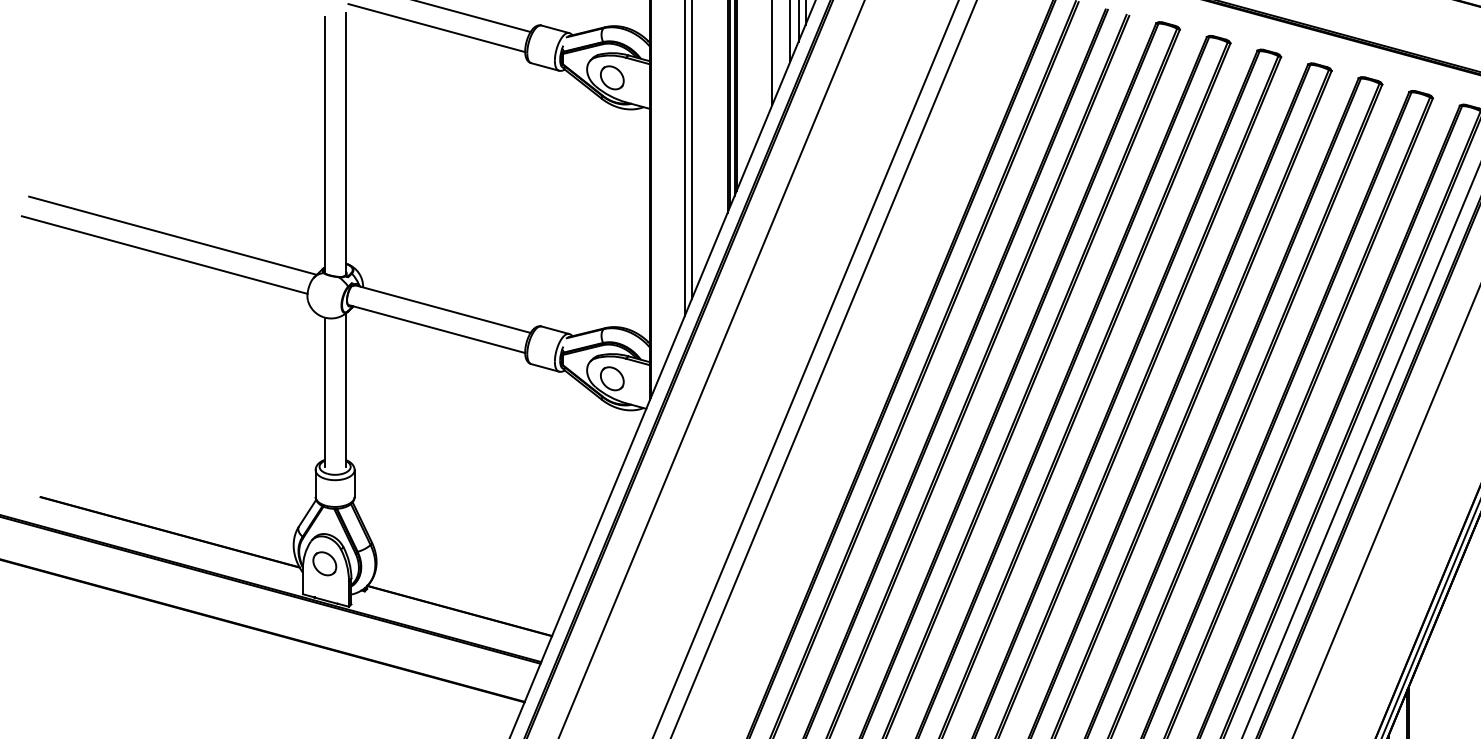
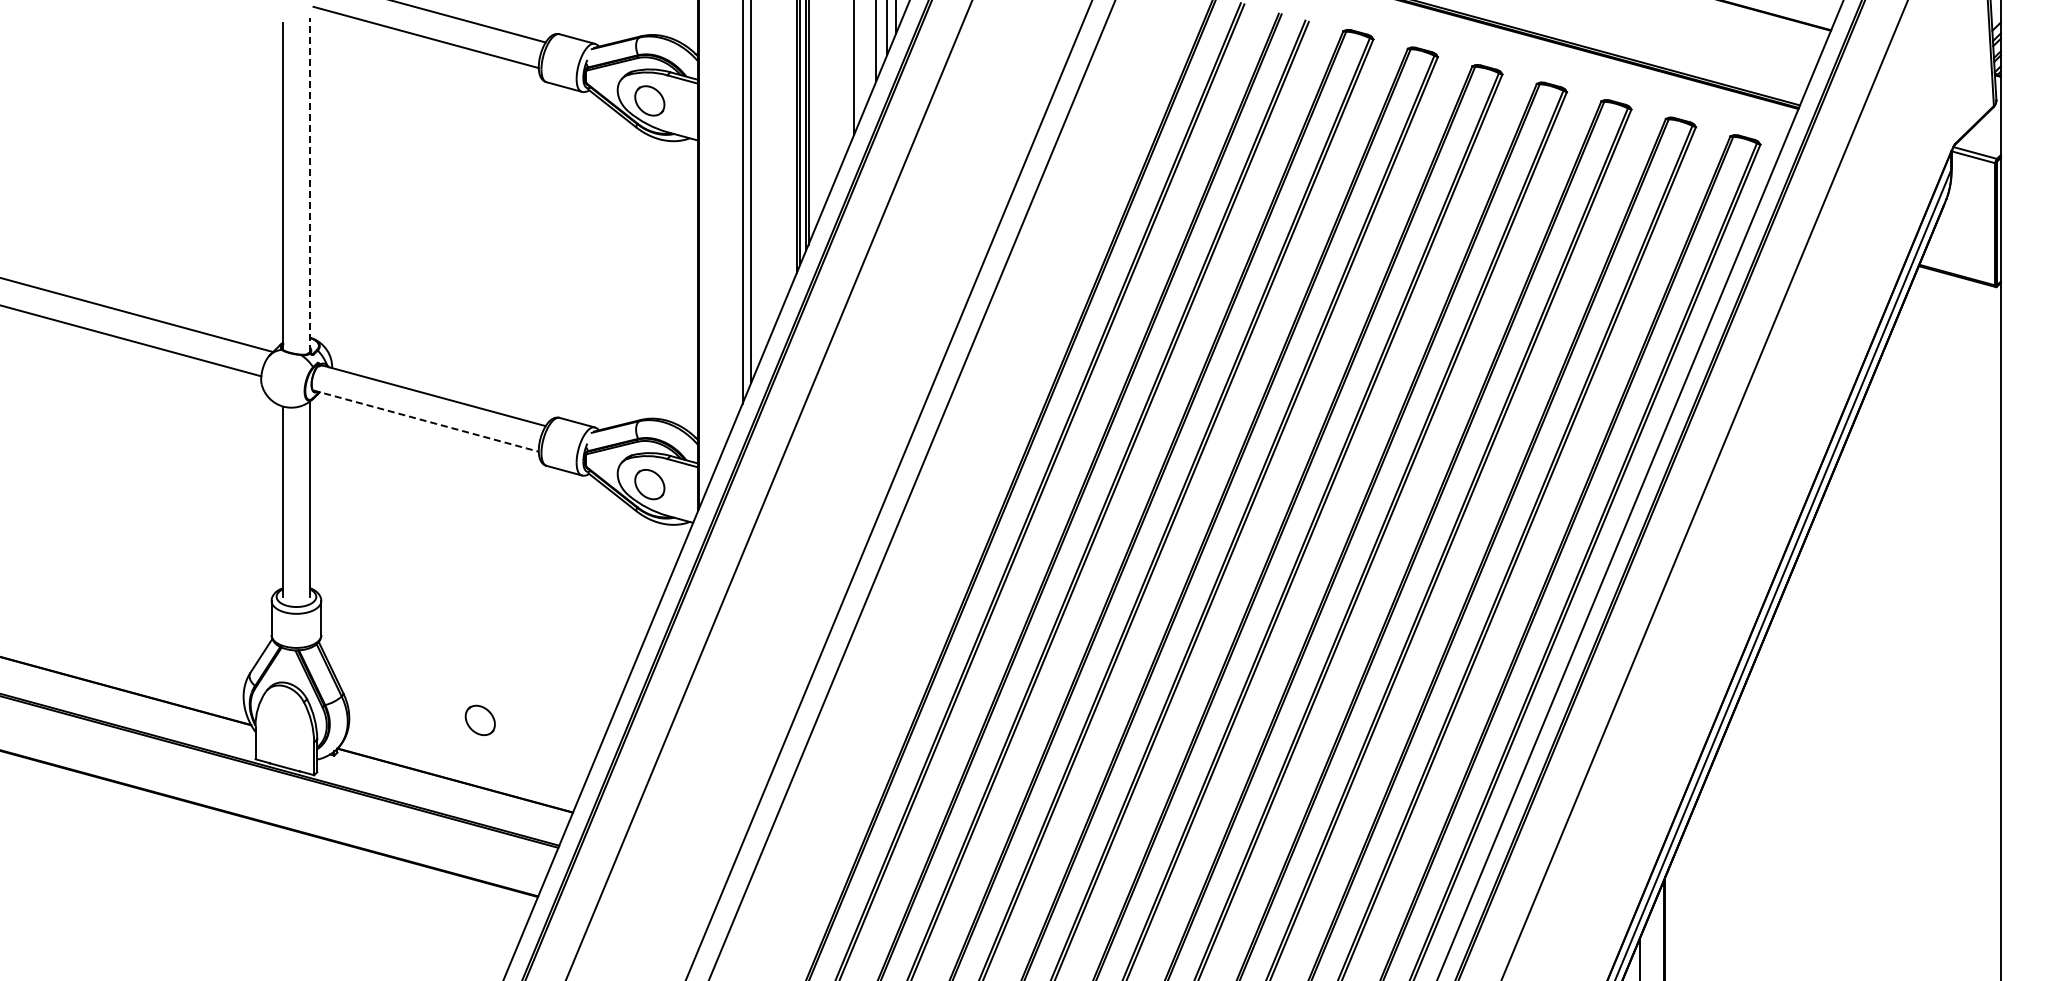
line: (345, 143) -> (309, 184), solid -> dashed
line: (437, 329) -> (426, 421), solid -> dashed
part: (324, 563) -> (479, 720), moved

